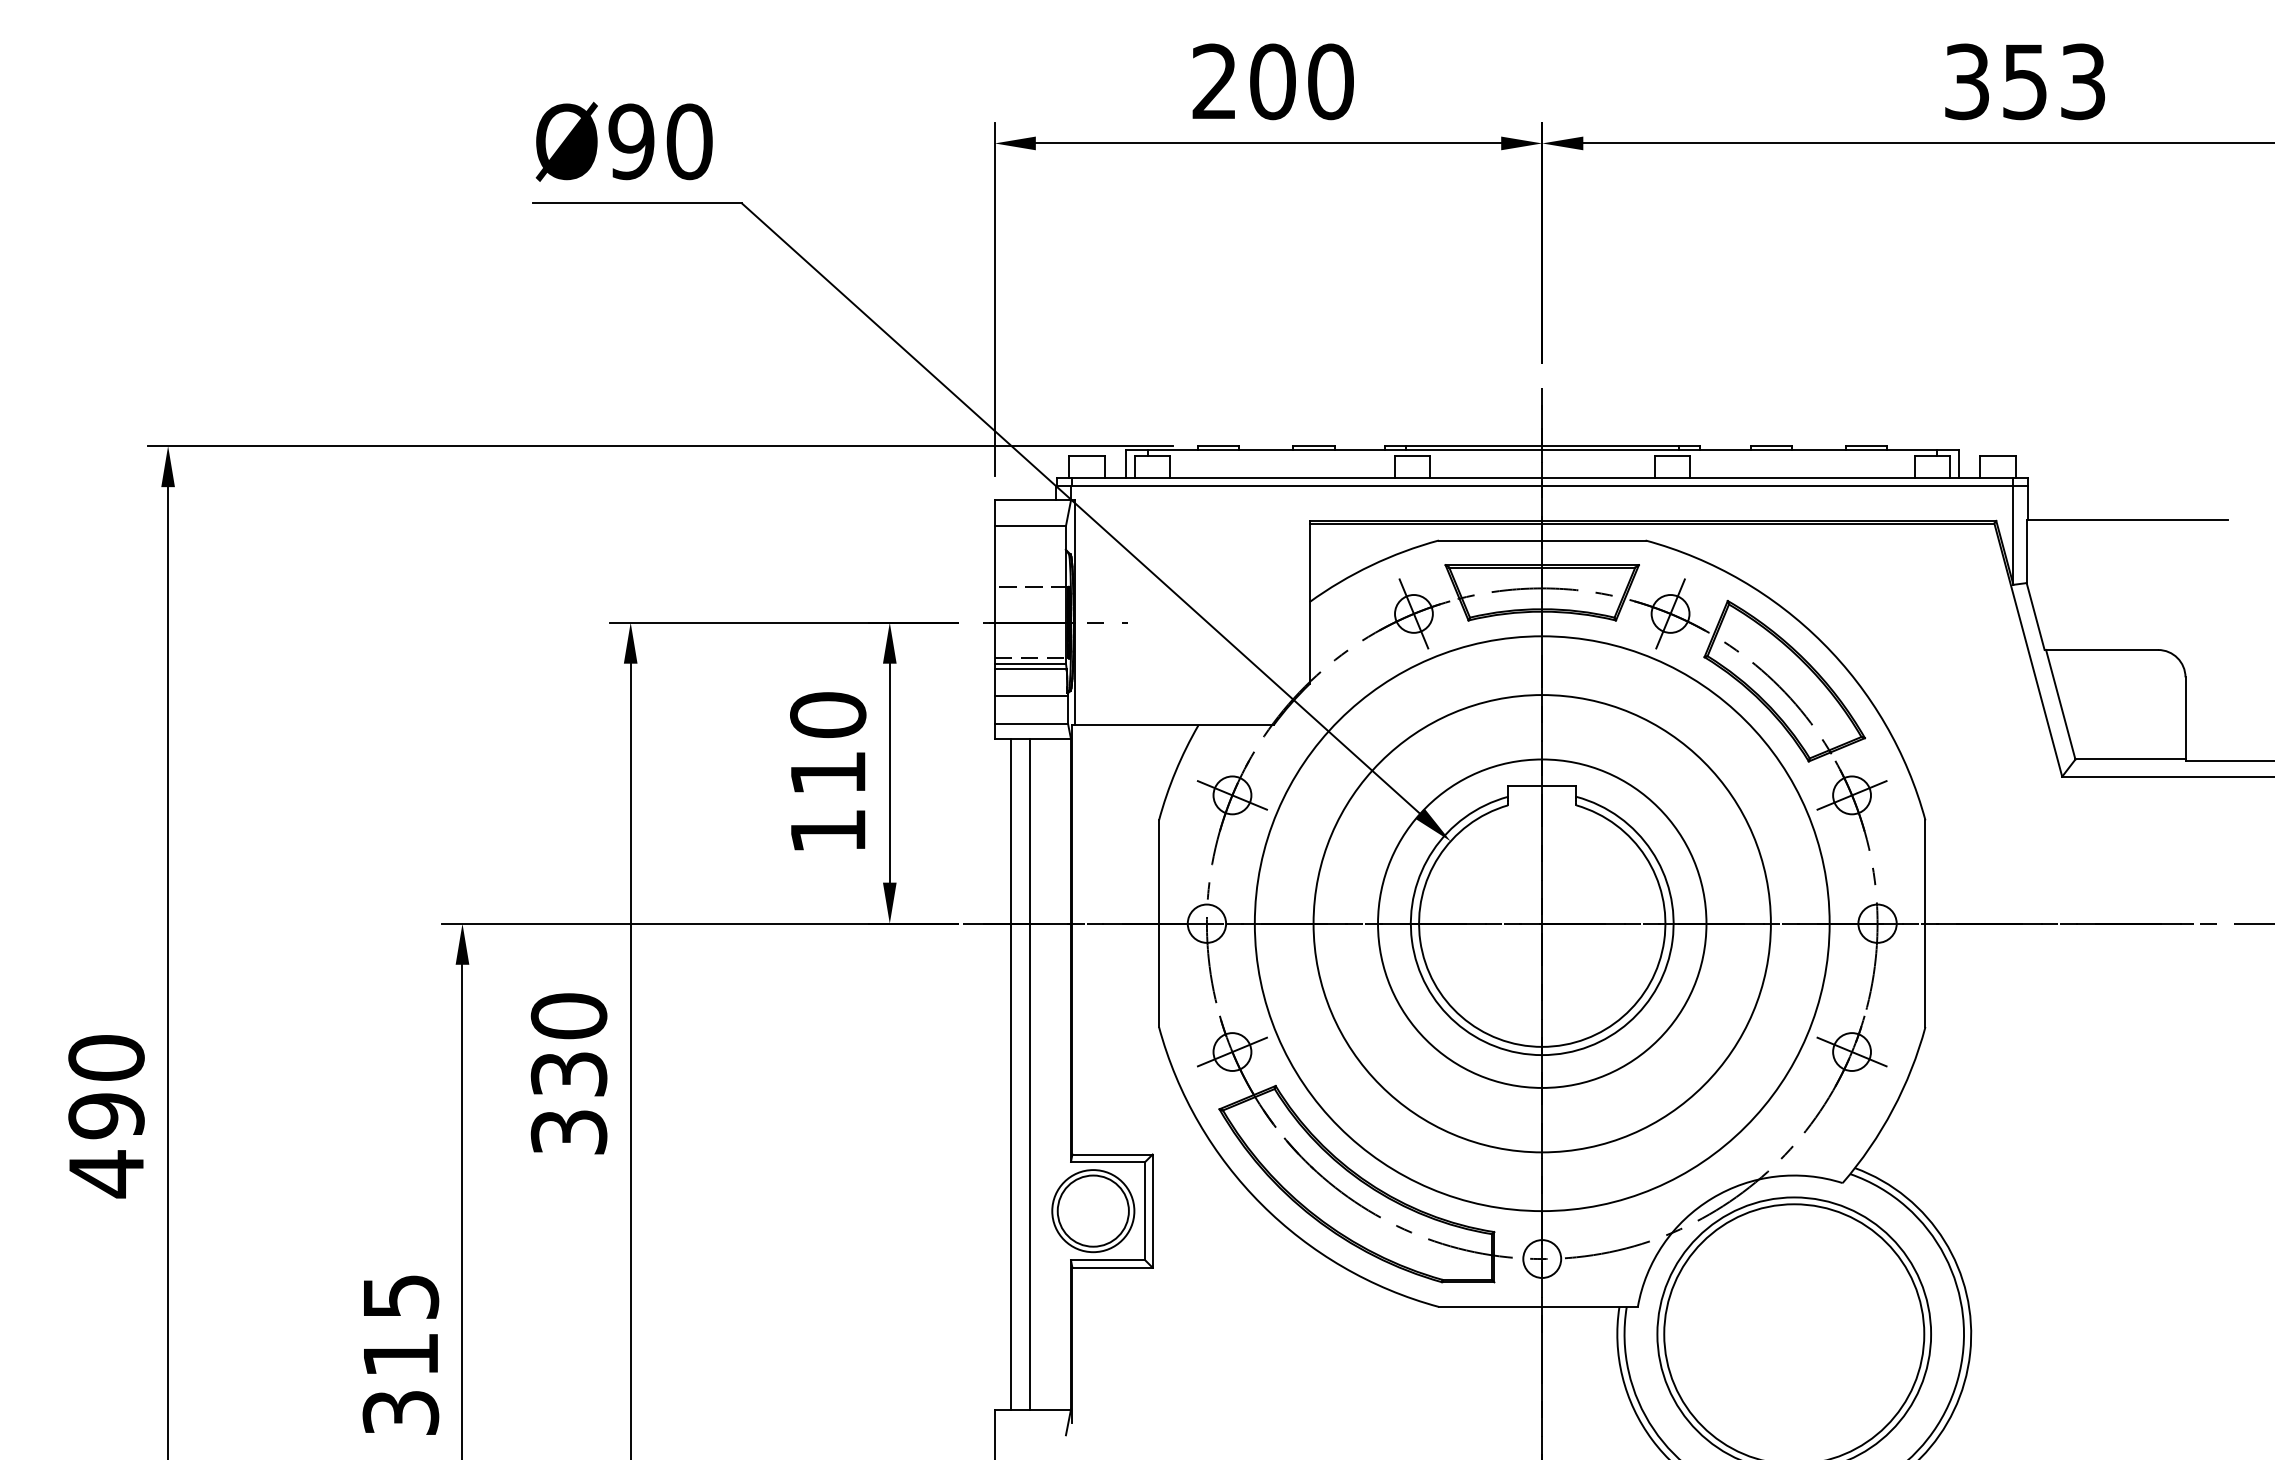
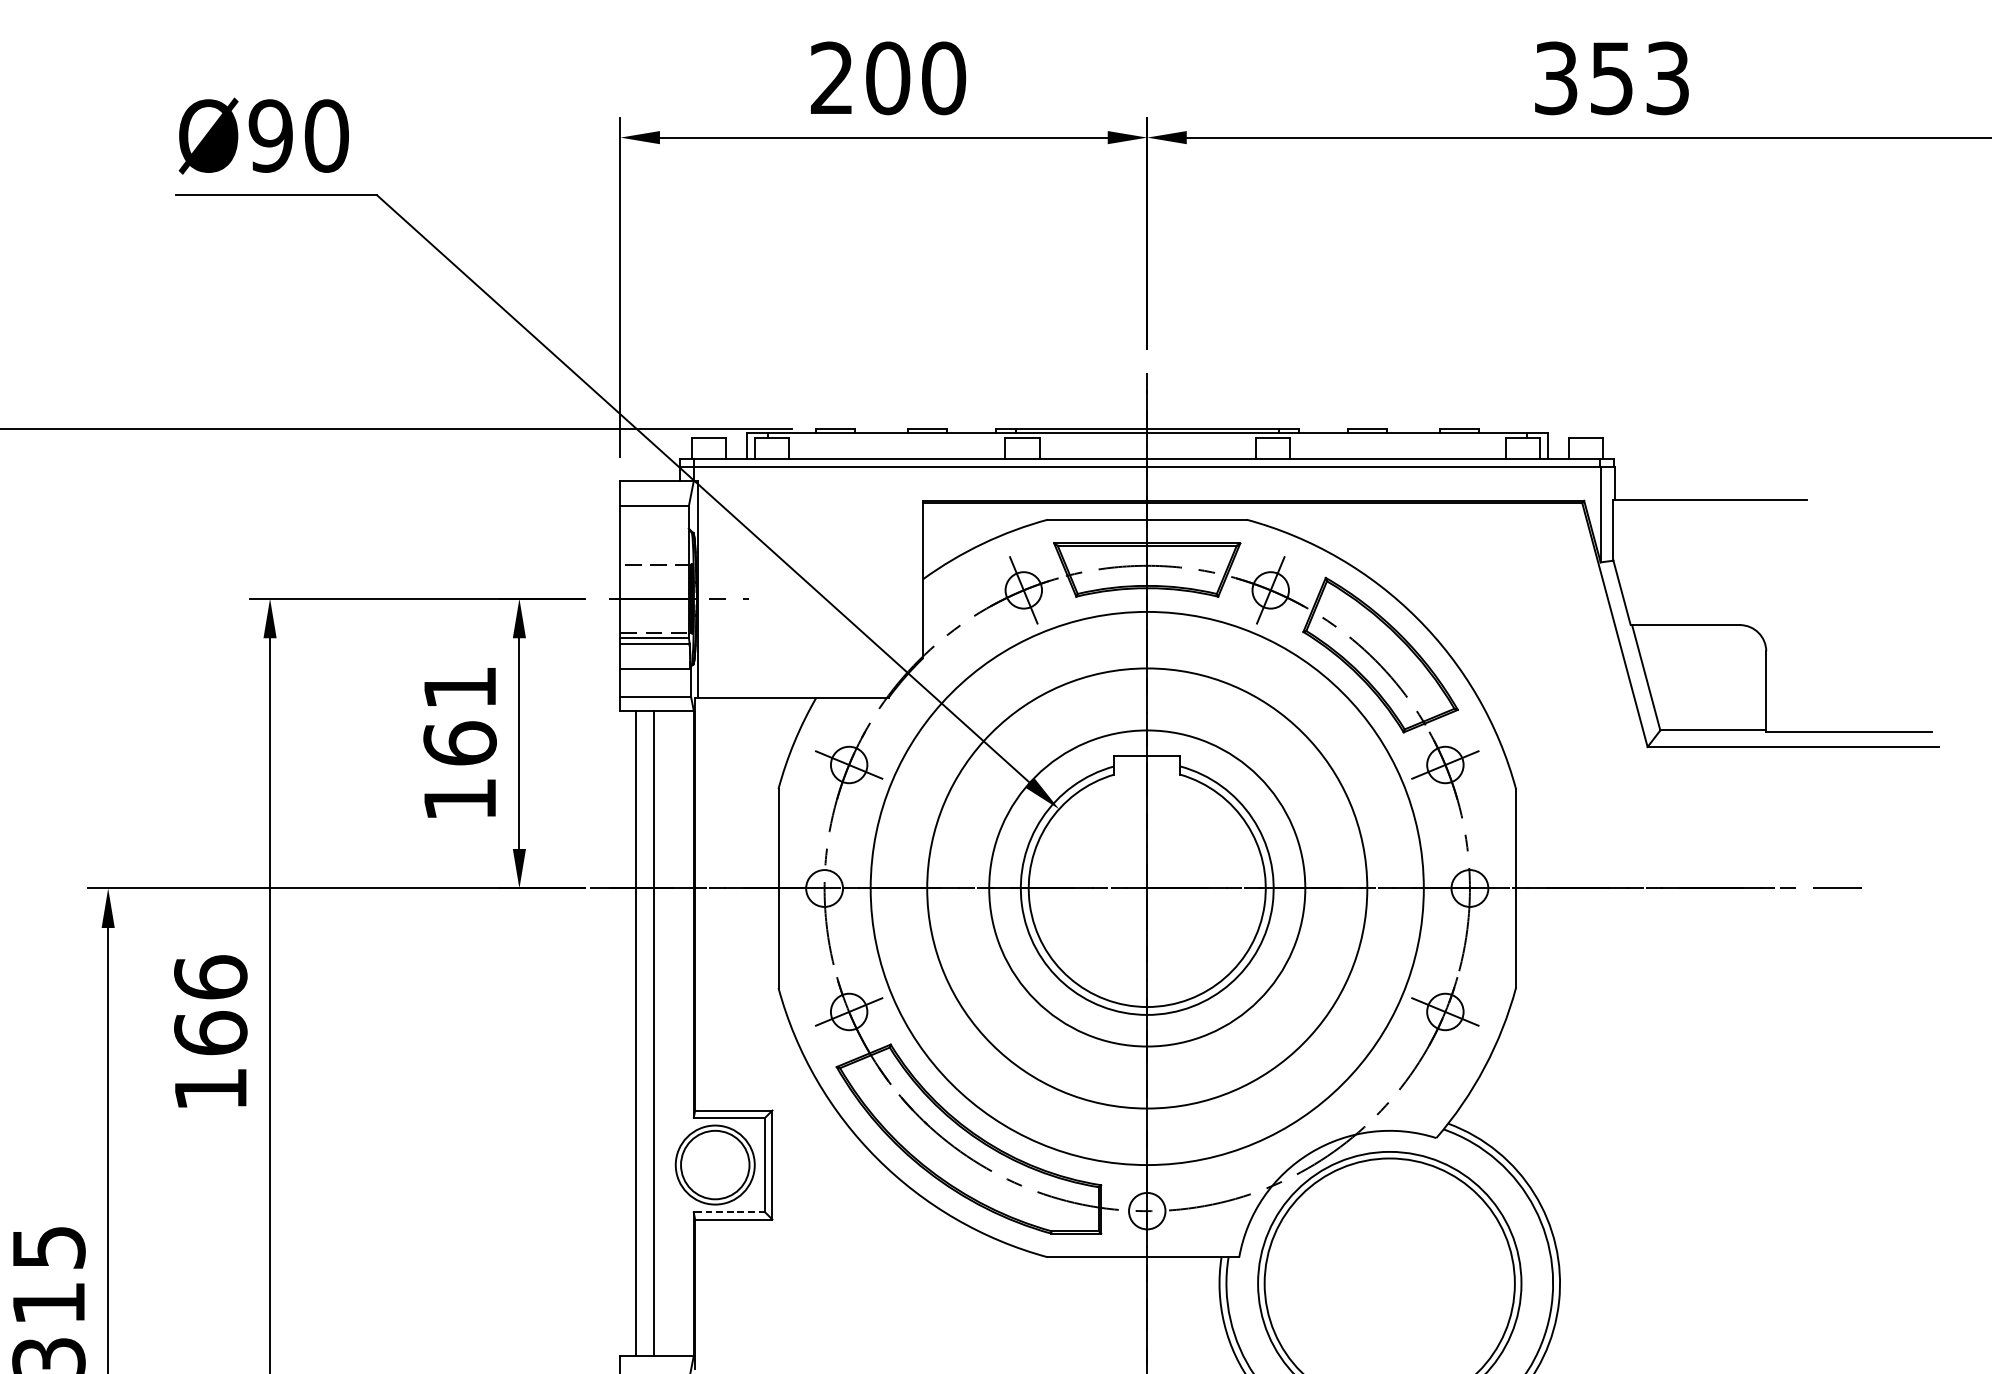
text: (828, 743) -> (460, 715), 110 -> 161
text: (568, 1073) -> (210, 1032), 330 -> 166
line: (1107, 1260) -> (728, 1212), solid -> dashed

